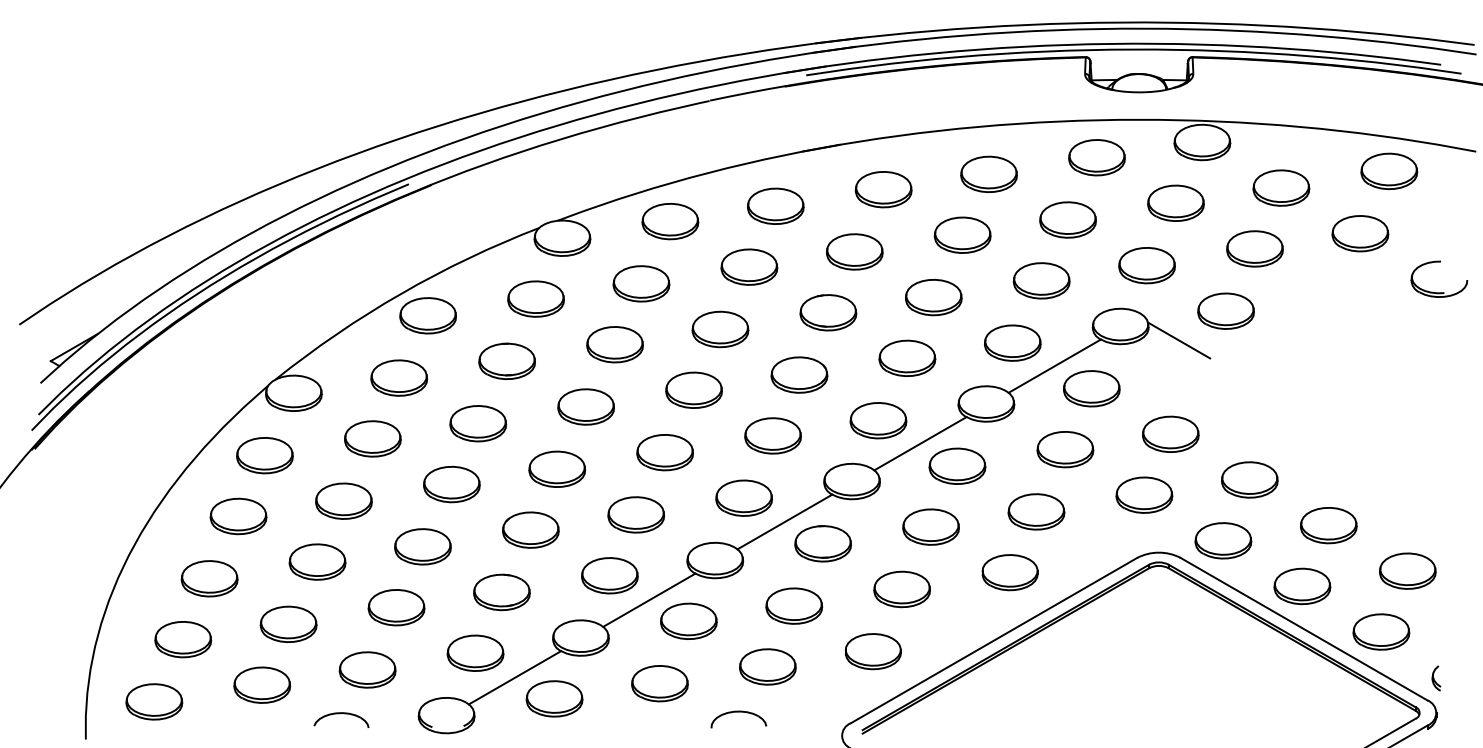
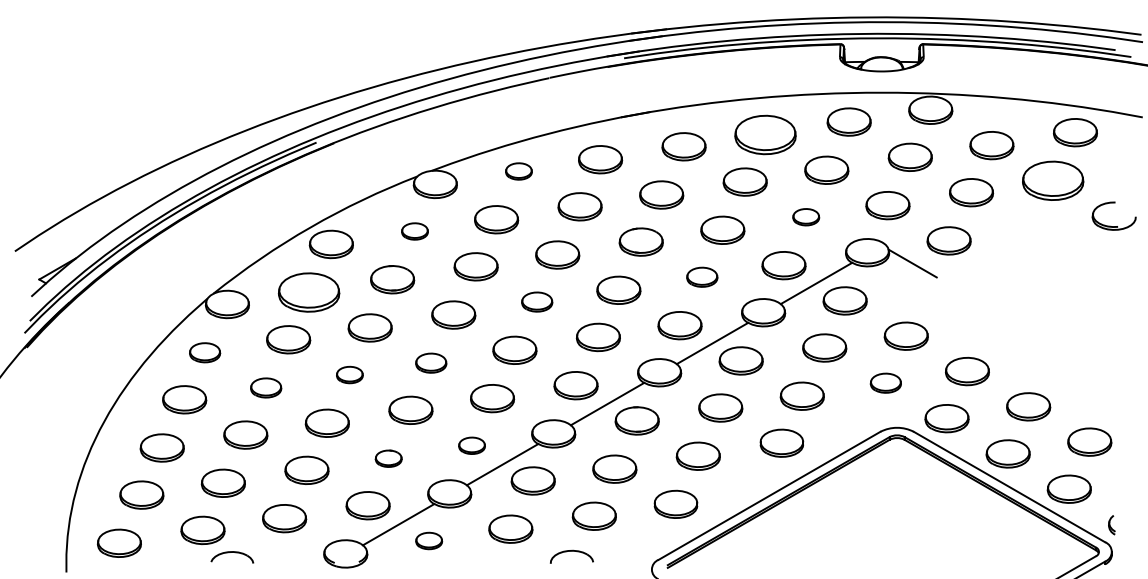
part: (988, 173) -> (765, 134), size x1.4
part: (669, 221) -> (518, 171), size x0.6
part: (1359, 233) -> (1052, 180), size x1.4
part: (1040, 279) -> (805, 216), size x0.6
part: (535, 299) -> (414, 231), size x0.6
part: (906, 357) -> (701, 276), size x0.7
part: (398, 377) -> (308, 292), size x1.4
part: (693, 389) -> (536, 301), size x0.7
part: (264, 455) -> (204, 352), size x0.7
part: (556, 468) -> (430, 362), size x0.7
part: (451, 483) -> (349, 374), size x0.6
part: (1143, 494) -> (885, 382), size x0.7
part: (342, 500) -> (265, 387), size x0.7
part: (609, 575) -> (471, 445), size x0.6
part: (501, 592) -> (388, 458), size x0.6
part: (553, 698) -> (428, 540), size x0.6
part: (341, 720) -> (232, 557), moved

